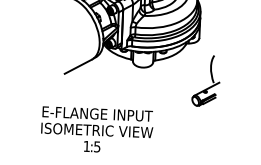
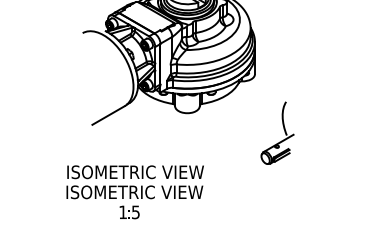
part: (211, 78) -> (283, 129), moved
text: (98, 114) -> (135, 172), E-FLANGE INPUT -> ISOMETRIC VIEW

